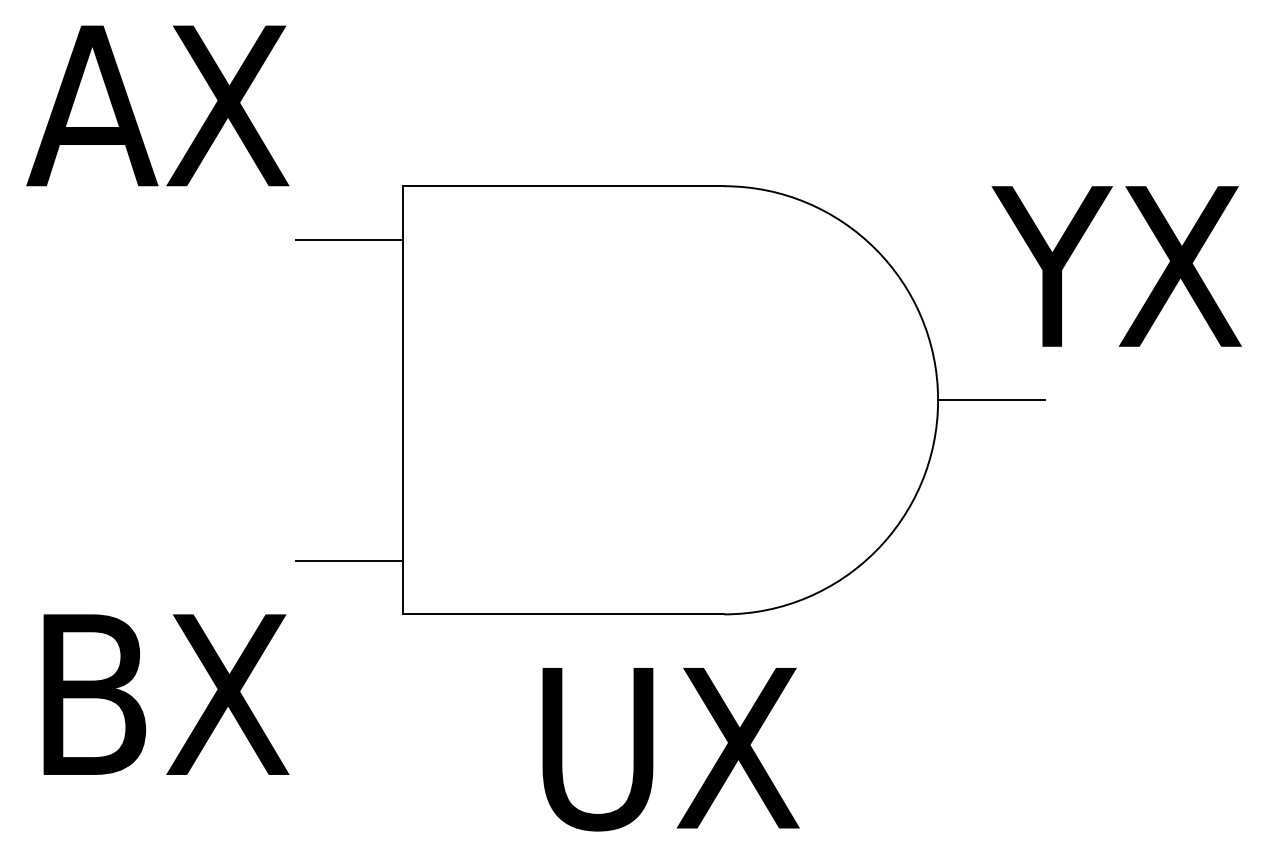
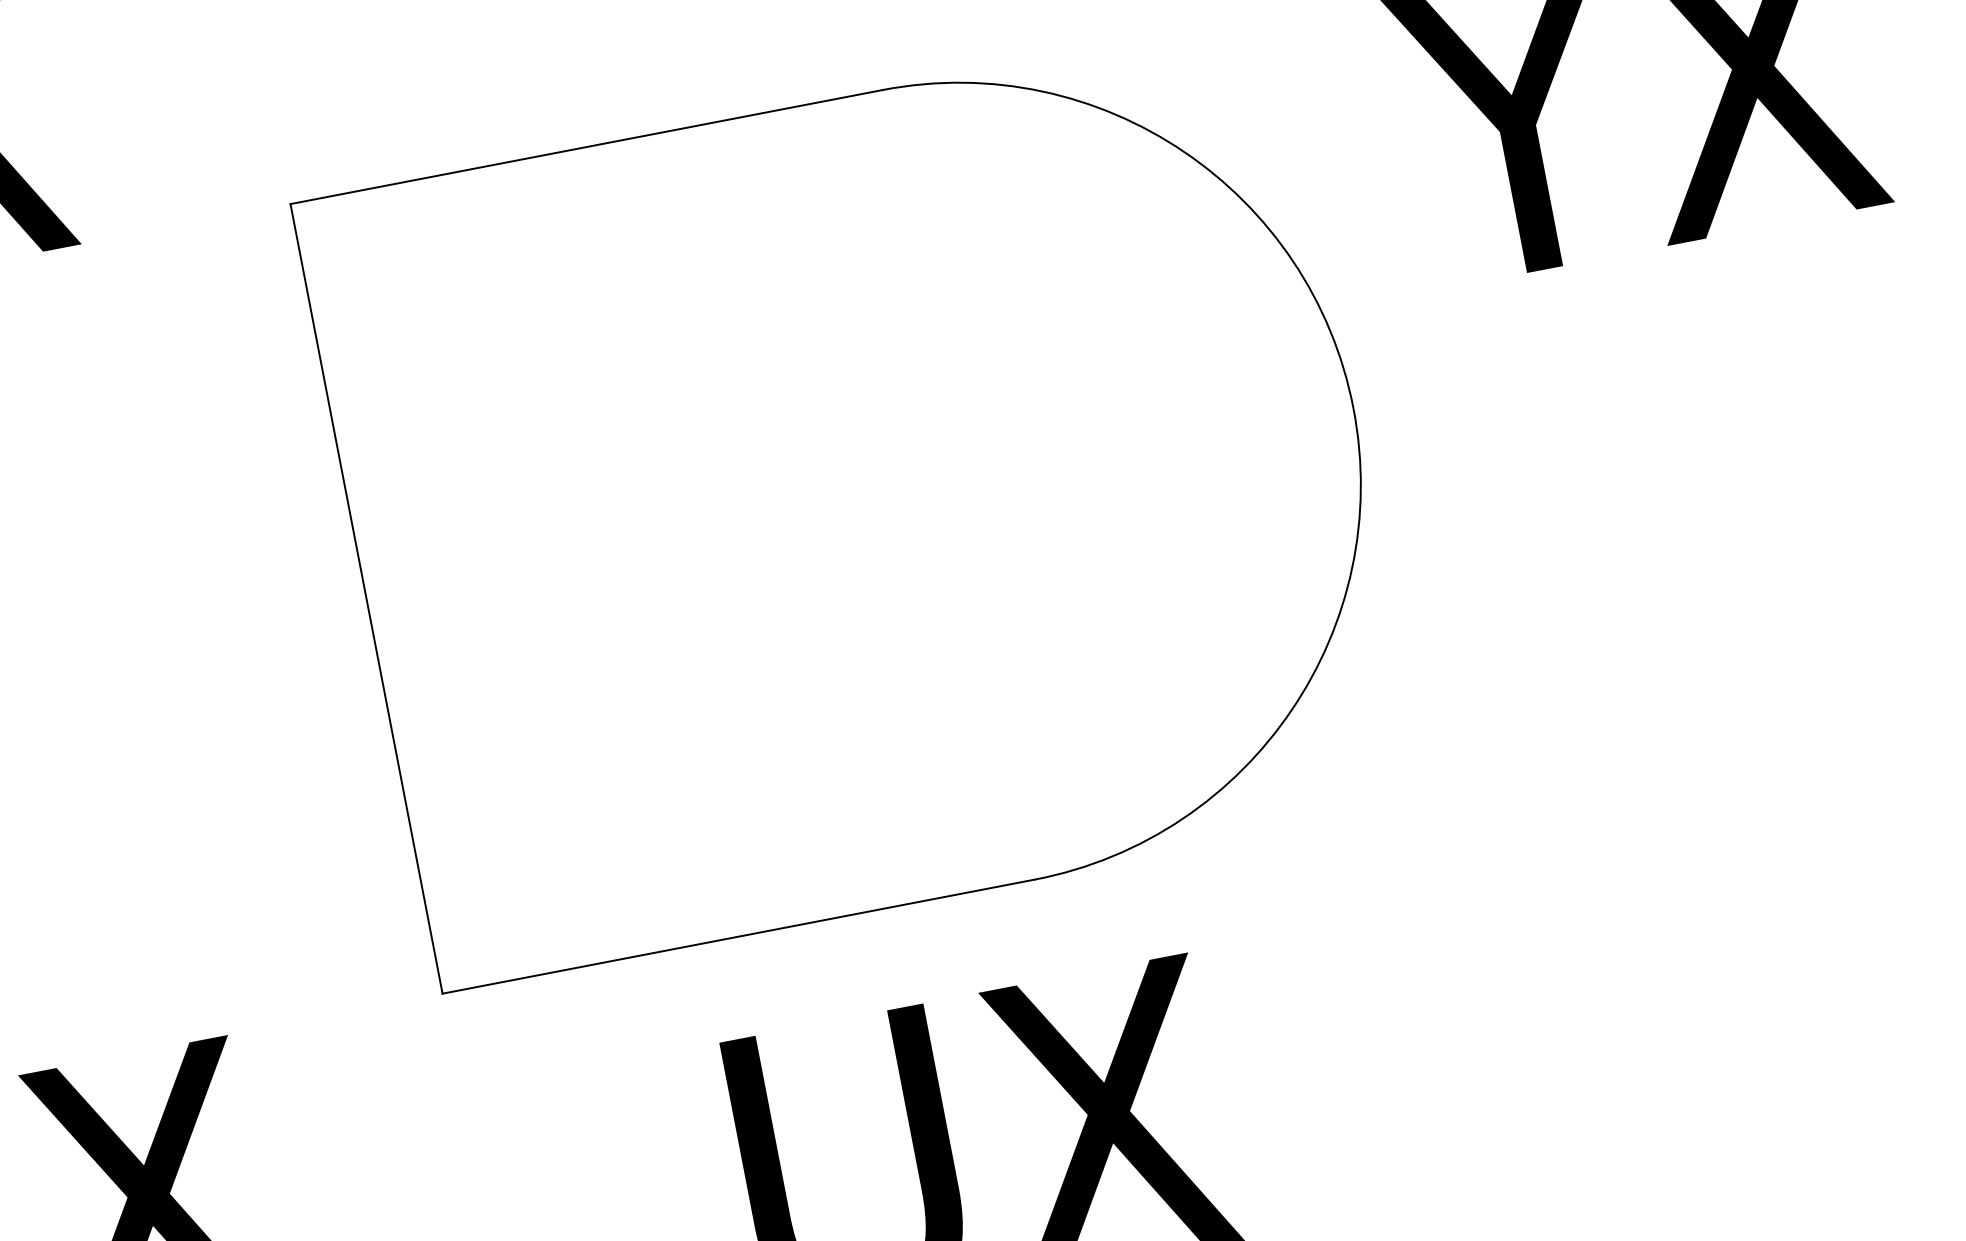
line: (348, 239) -> (209, 321), removed
line: (991, 400) -> (1452, 390), removed
line: (348, 560) -> (323, 913), removed

